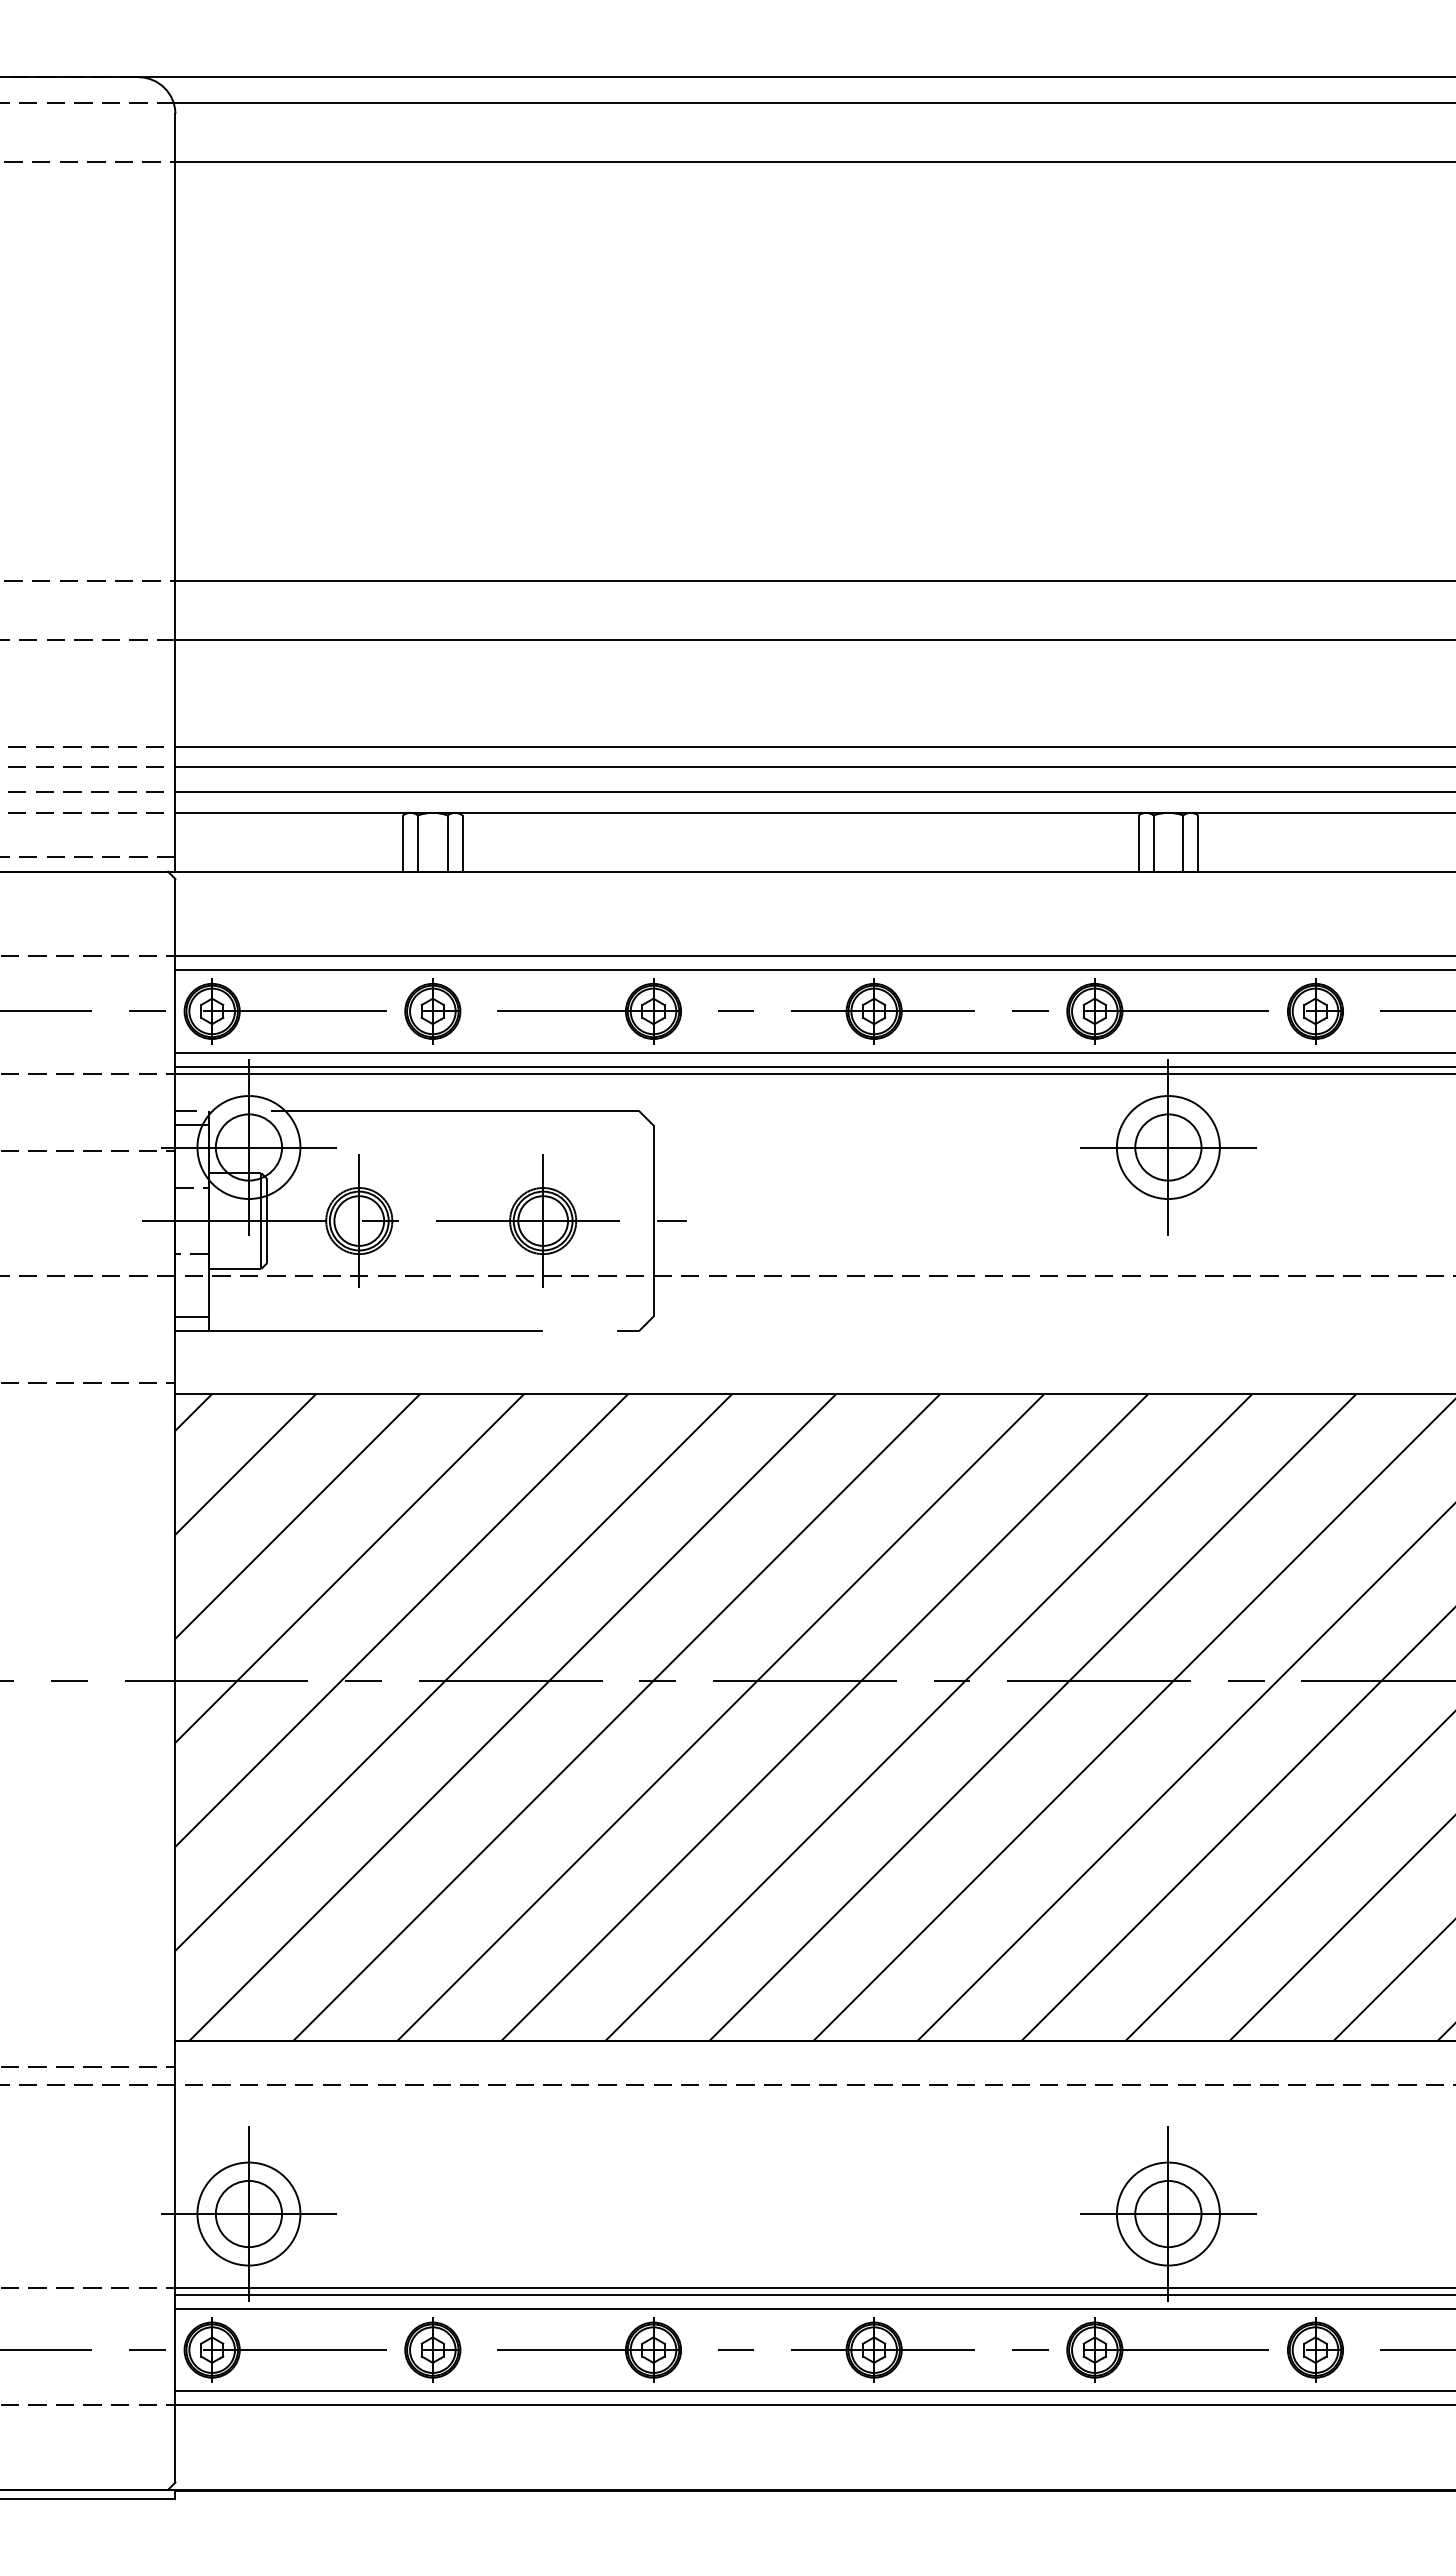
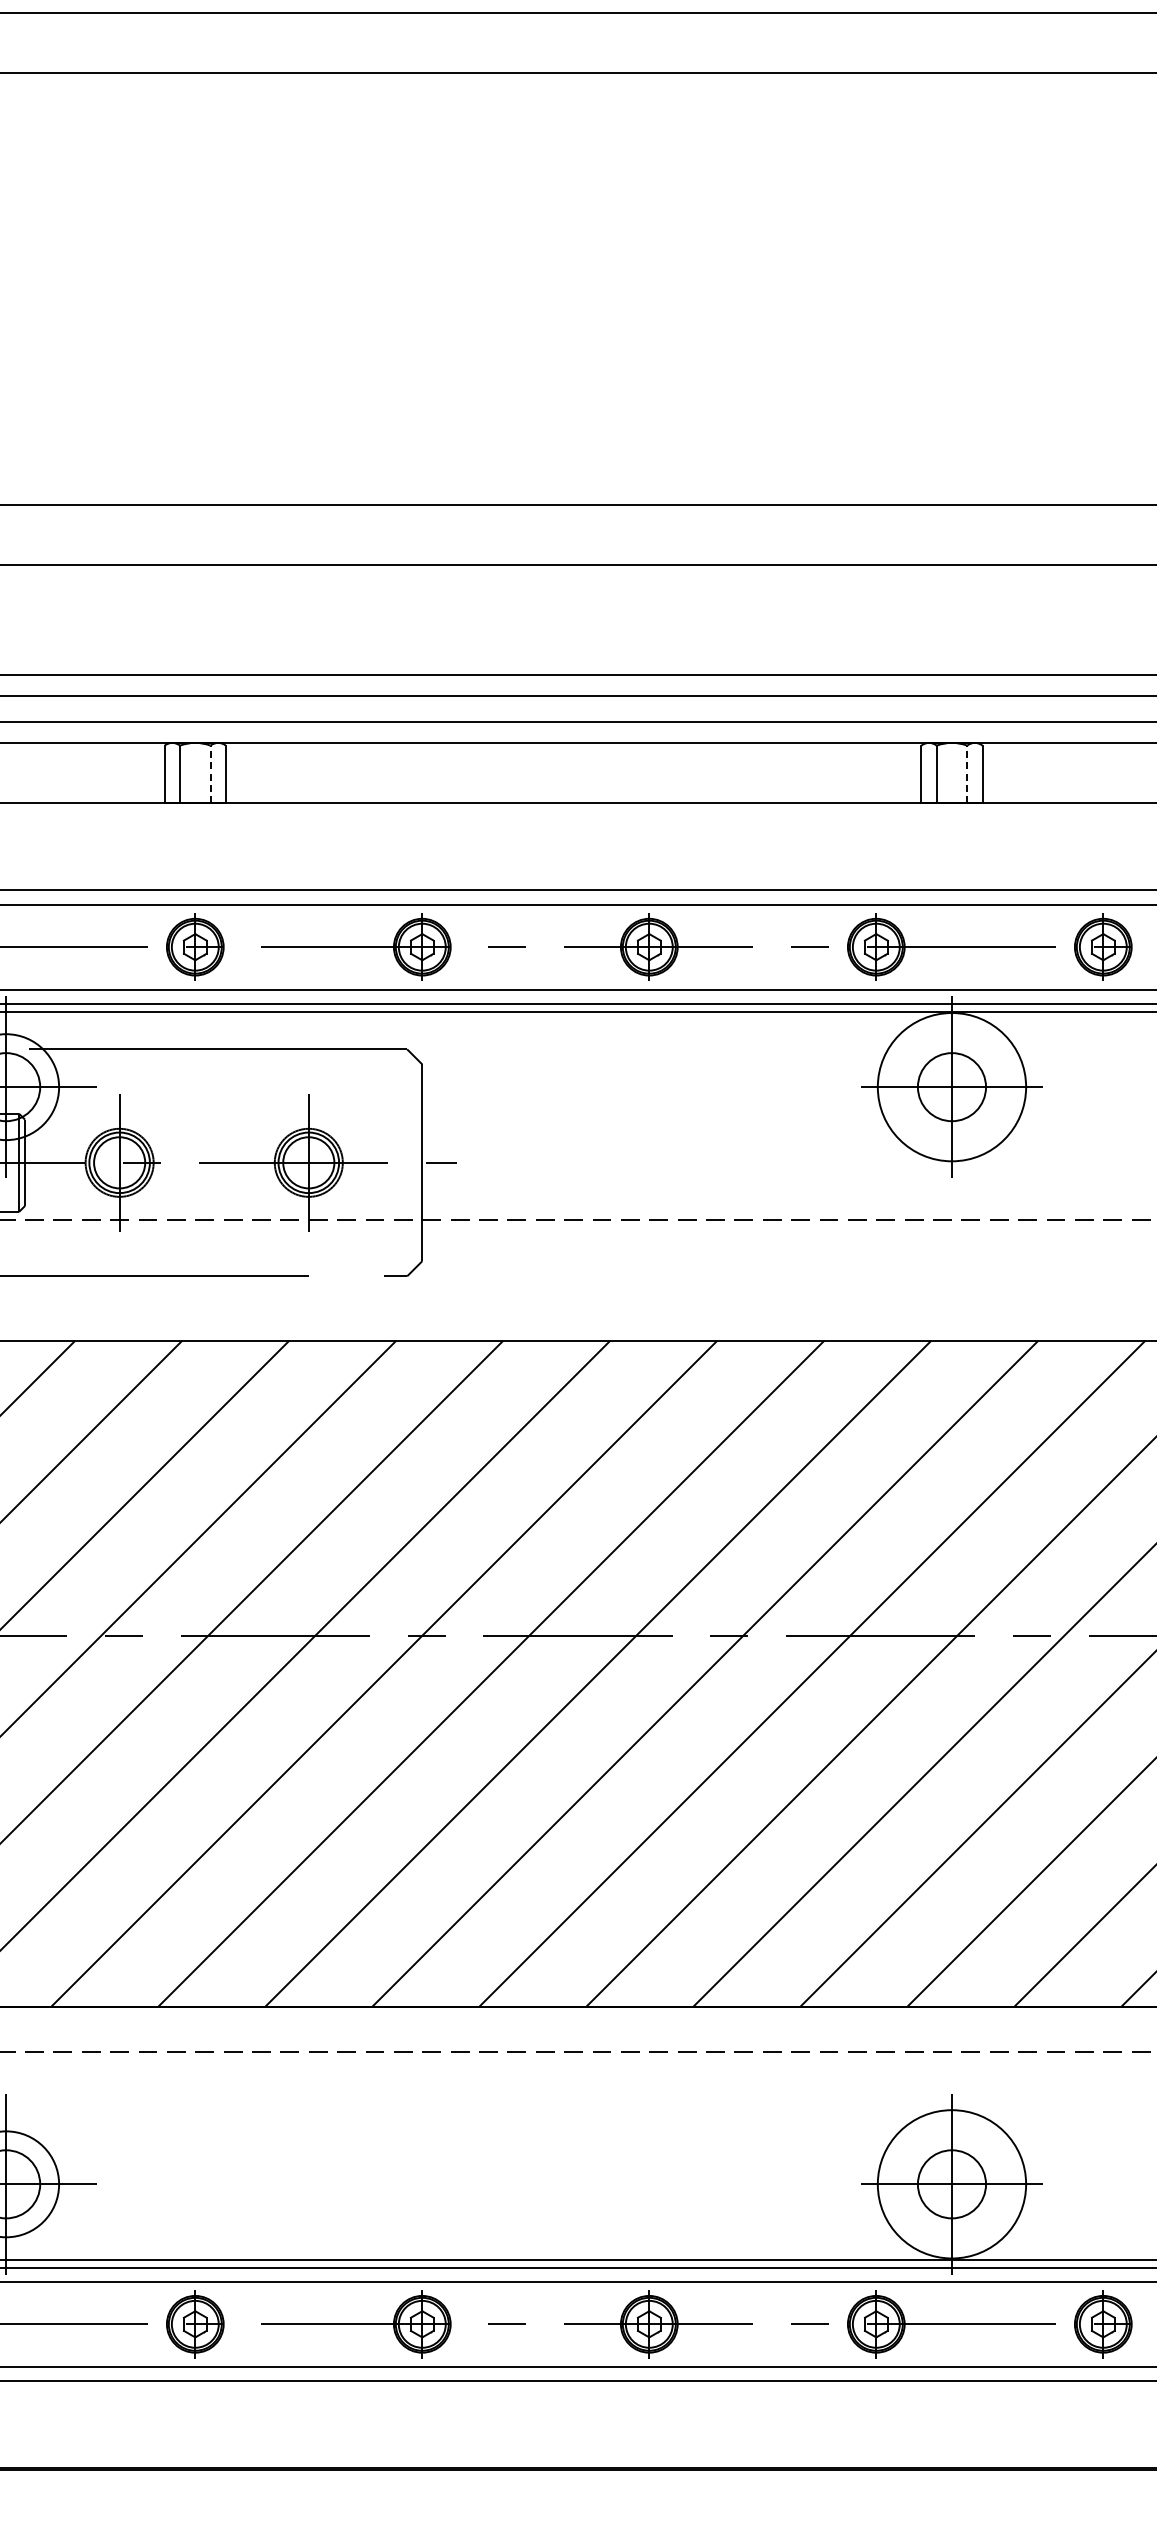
line: (447, 843) -> (210, 774), solid -> dashed
line: (1183, 843) -> (967, 774), solid -> dashed
circle: (1167, 1147) -> (951, 1087), size x1.4
circle: (1167, 2213) -> (951, 2183), size x1.4

